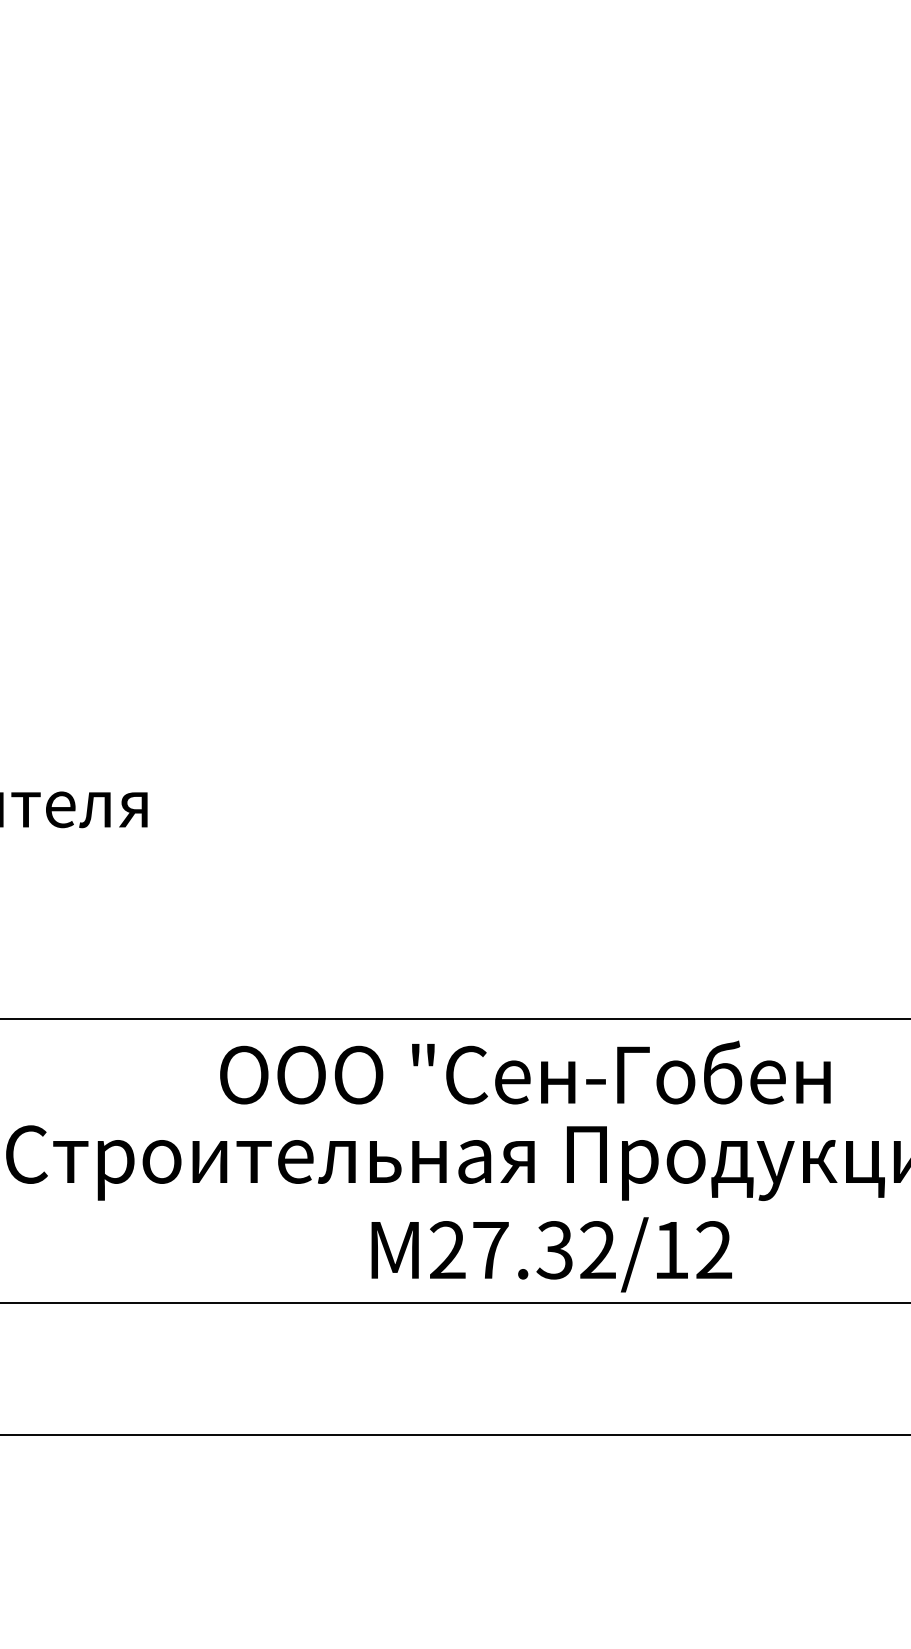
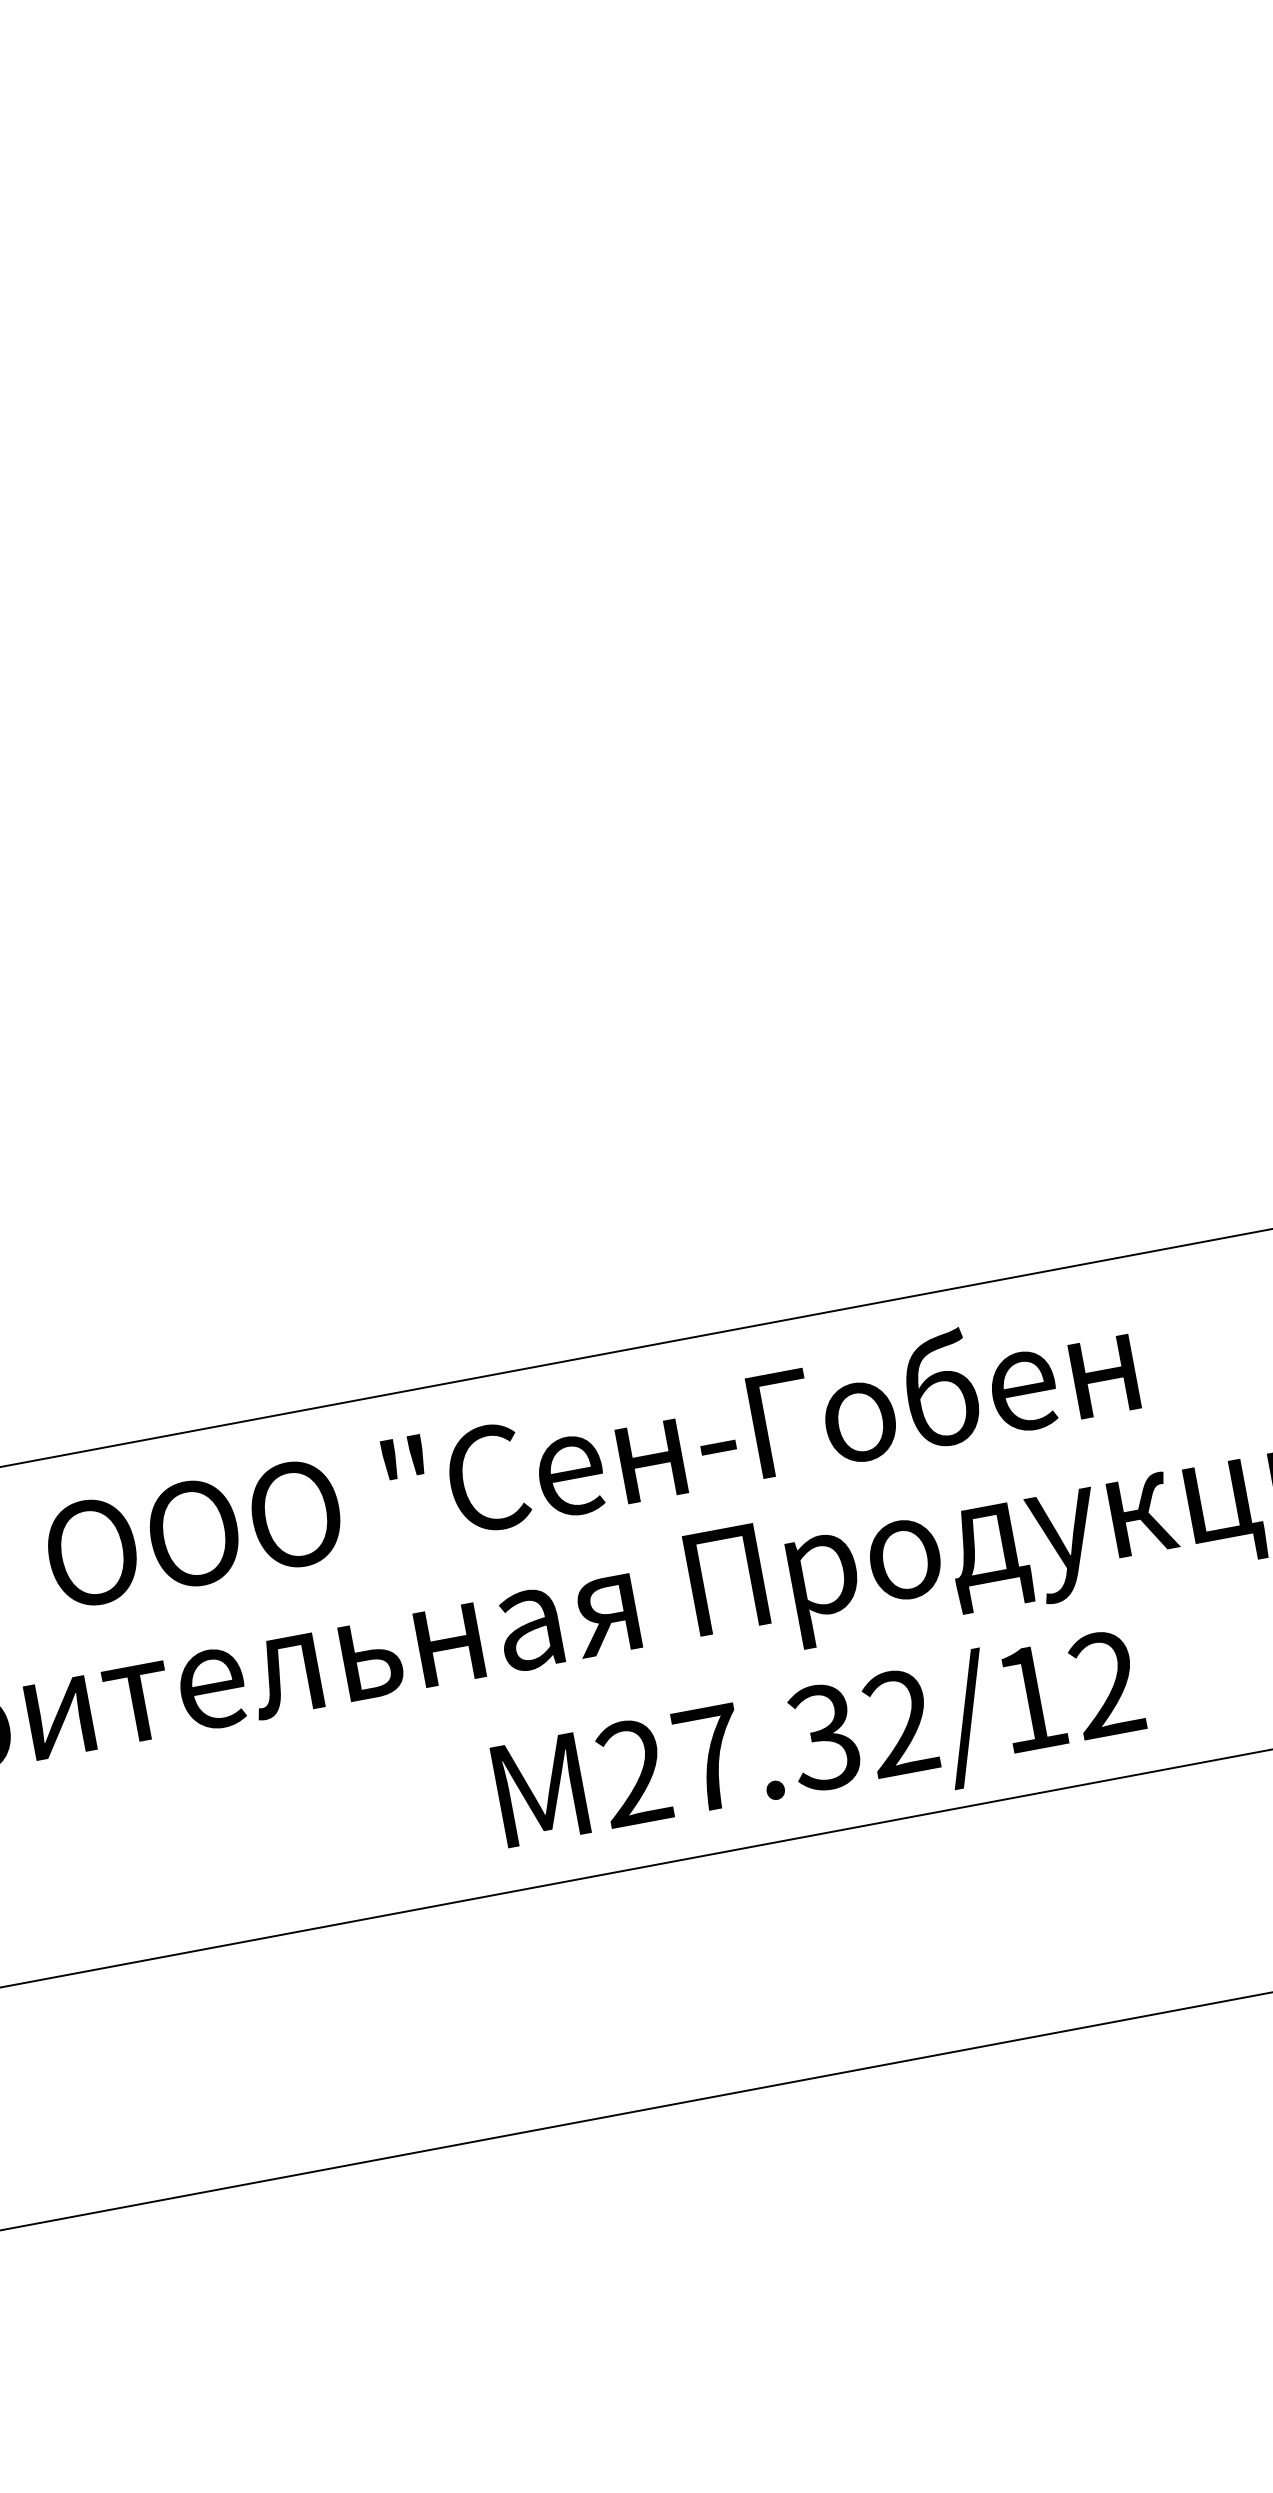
text: (551, 1254) -> (819, 1745), moved

